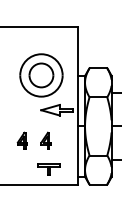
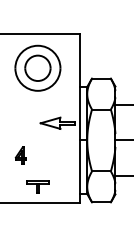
part: (41, 74) -> (37, 67), moved
part: (45, 140) -> (45, 155), removed
part: (48, 168) -> (37, 186), moved

